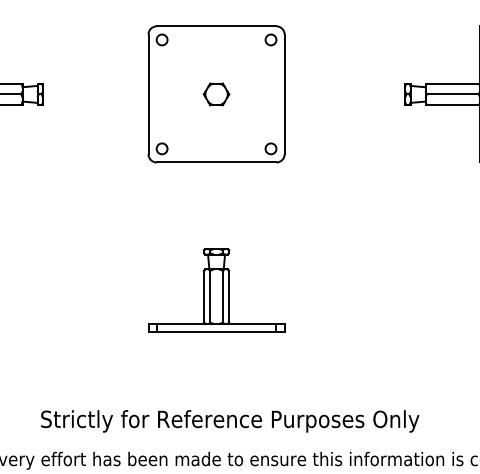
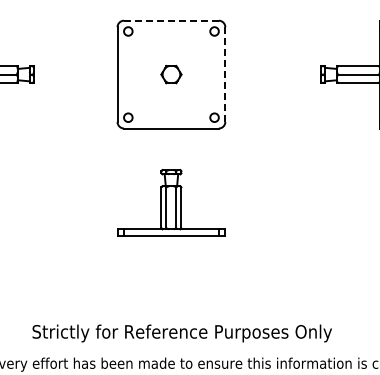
line: (216, 26) -> (171, 20), solid -> dashed
line: (284, 95) -> (225, 75), solid -> dashed
part: (216, 290) -> (171, 202), moved

